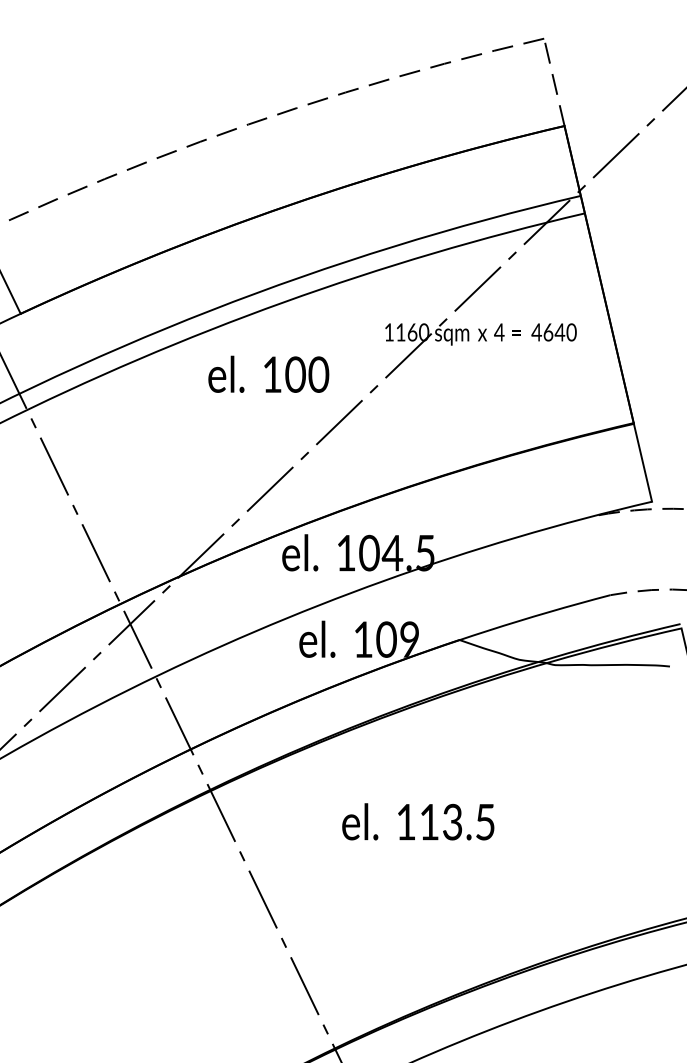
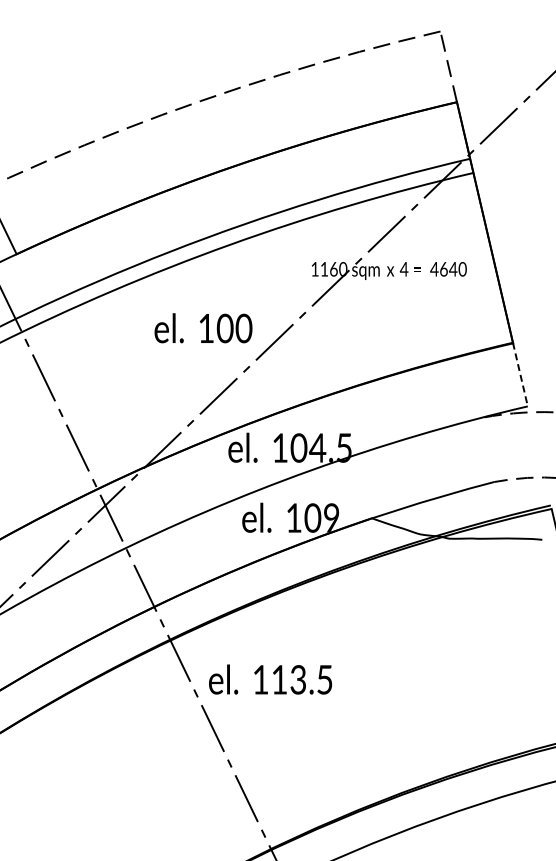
text: (268, 374) -> (203, 328), moved
line: (643, 462) -> (520, 374), solid -> dashed
text: (418, 821) -> (270, 679), moved

